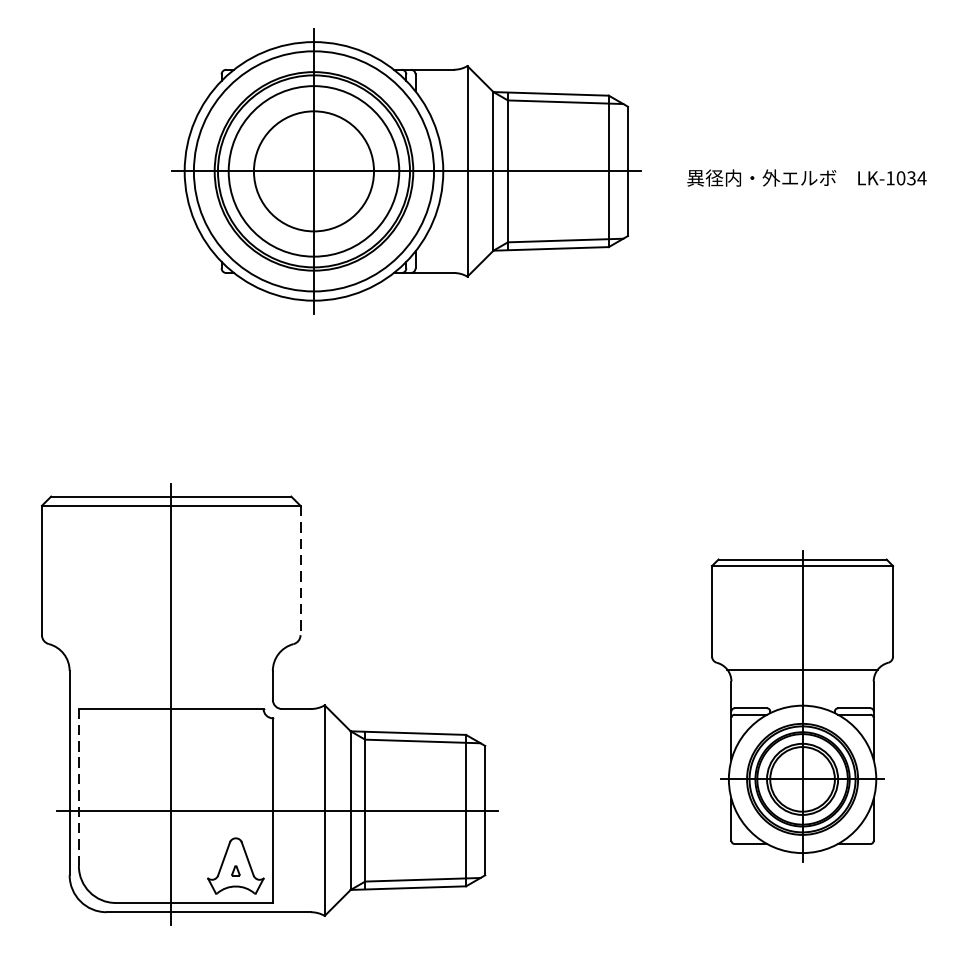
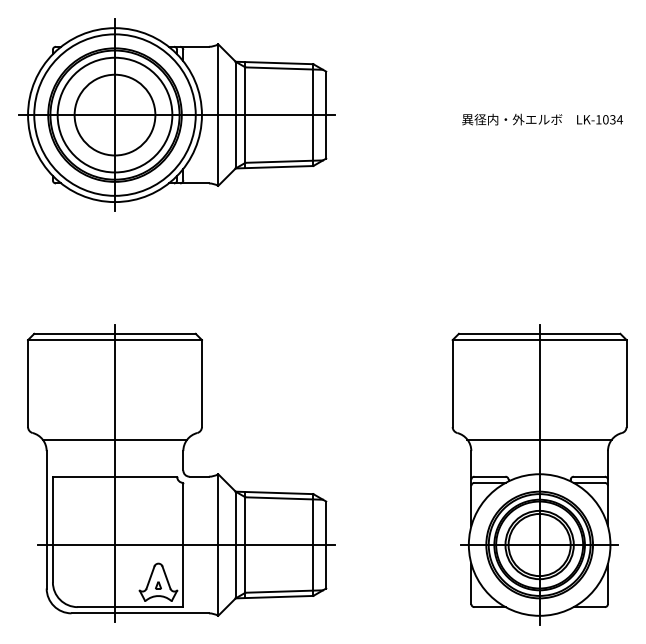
part: (405, 170) -> (176, 114), moved
line: (299, 571) -> (201, 384), dashed -> solid
line: (170, 653) -> (114, 439), added
part: (802, 705) -> (539, 474), size x1.43
line: (78, 787) -> (52, 529), dashed -> solid

